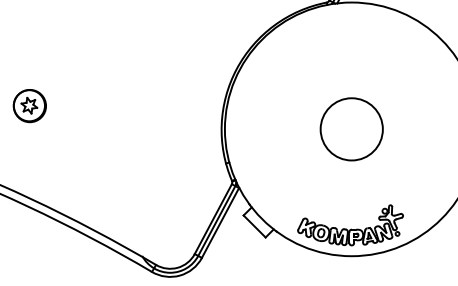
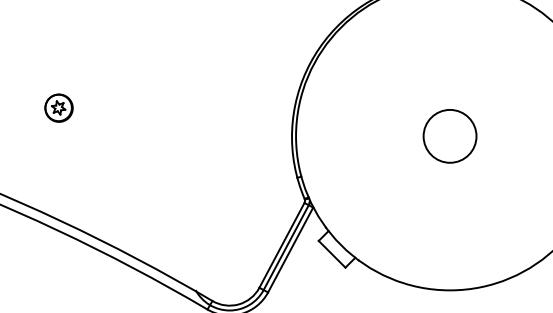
part: (29, 106) -> (58, 108), size x0.7
circle: (351, 129) -> (449, 136), size x0.7
part: (350, 225) -> (448, 253), removed

